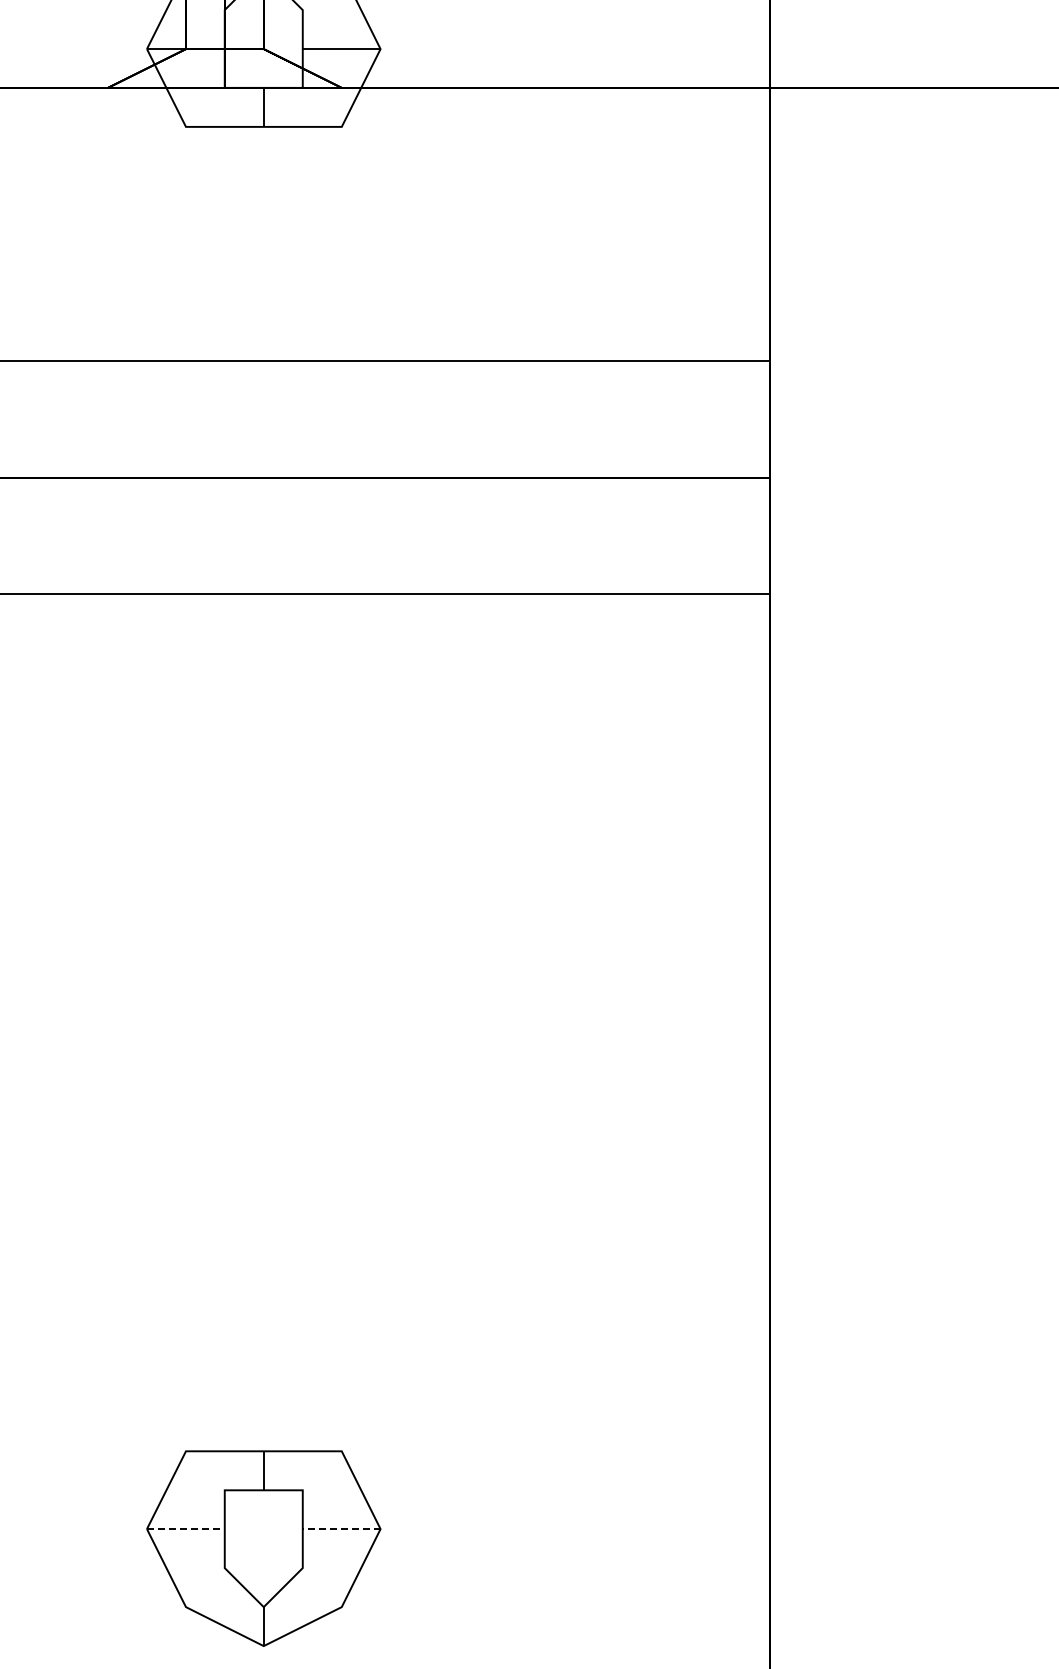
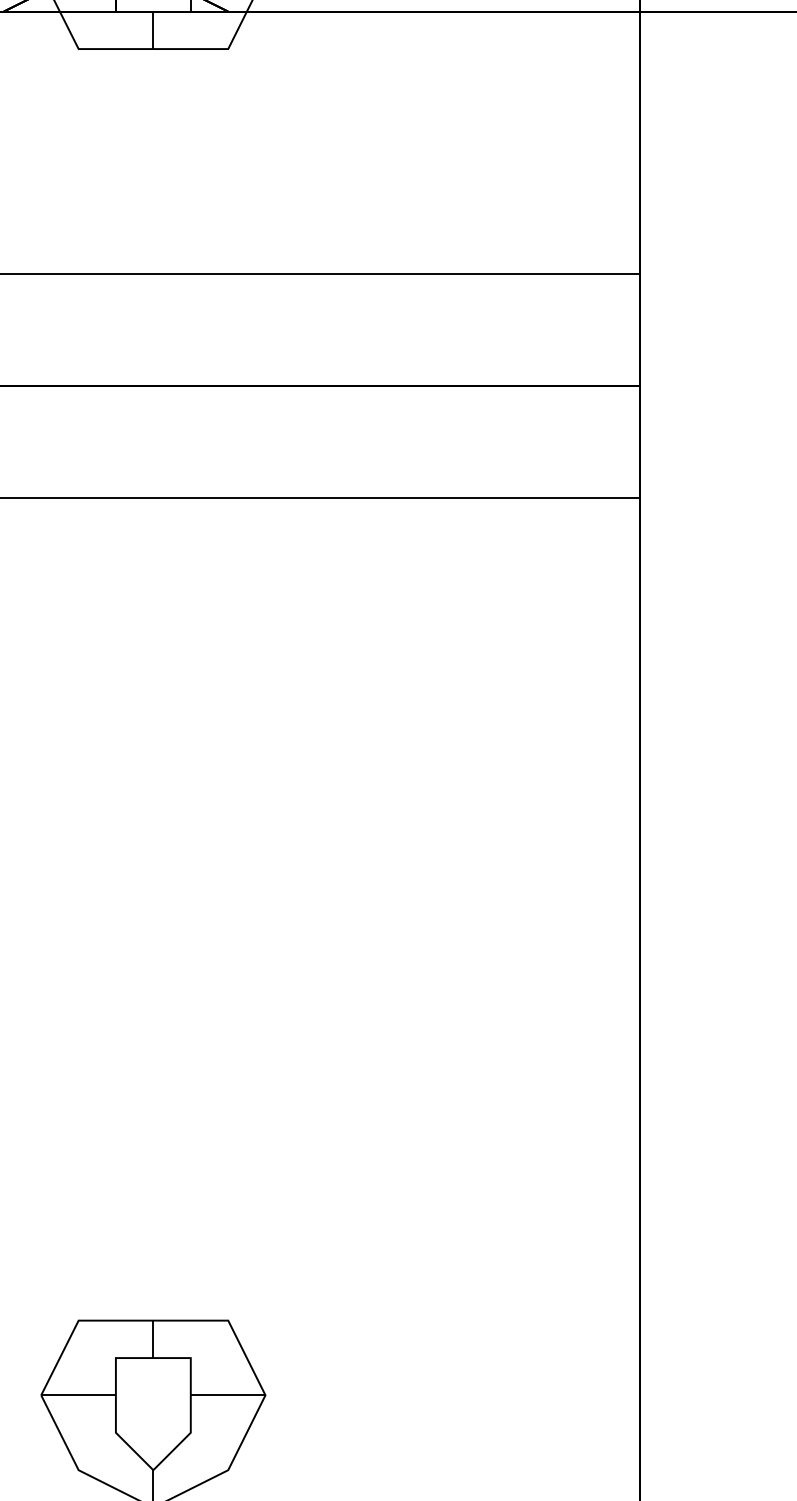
line: (185, 1529) -> (78, 1395), dashed -> solid
line: (341, 1529) -> (227, 1395), dashed -> solid

